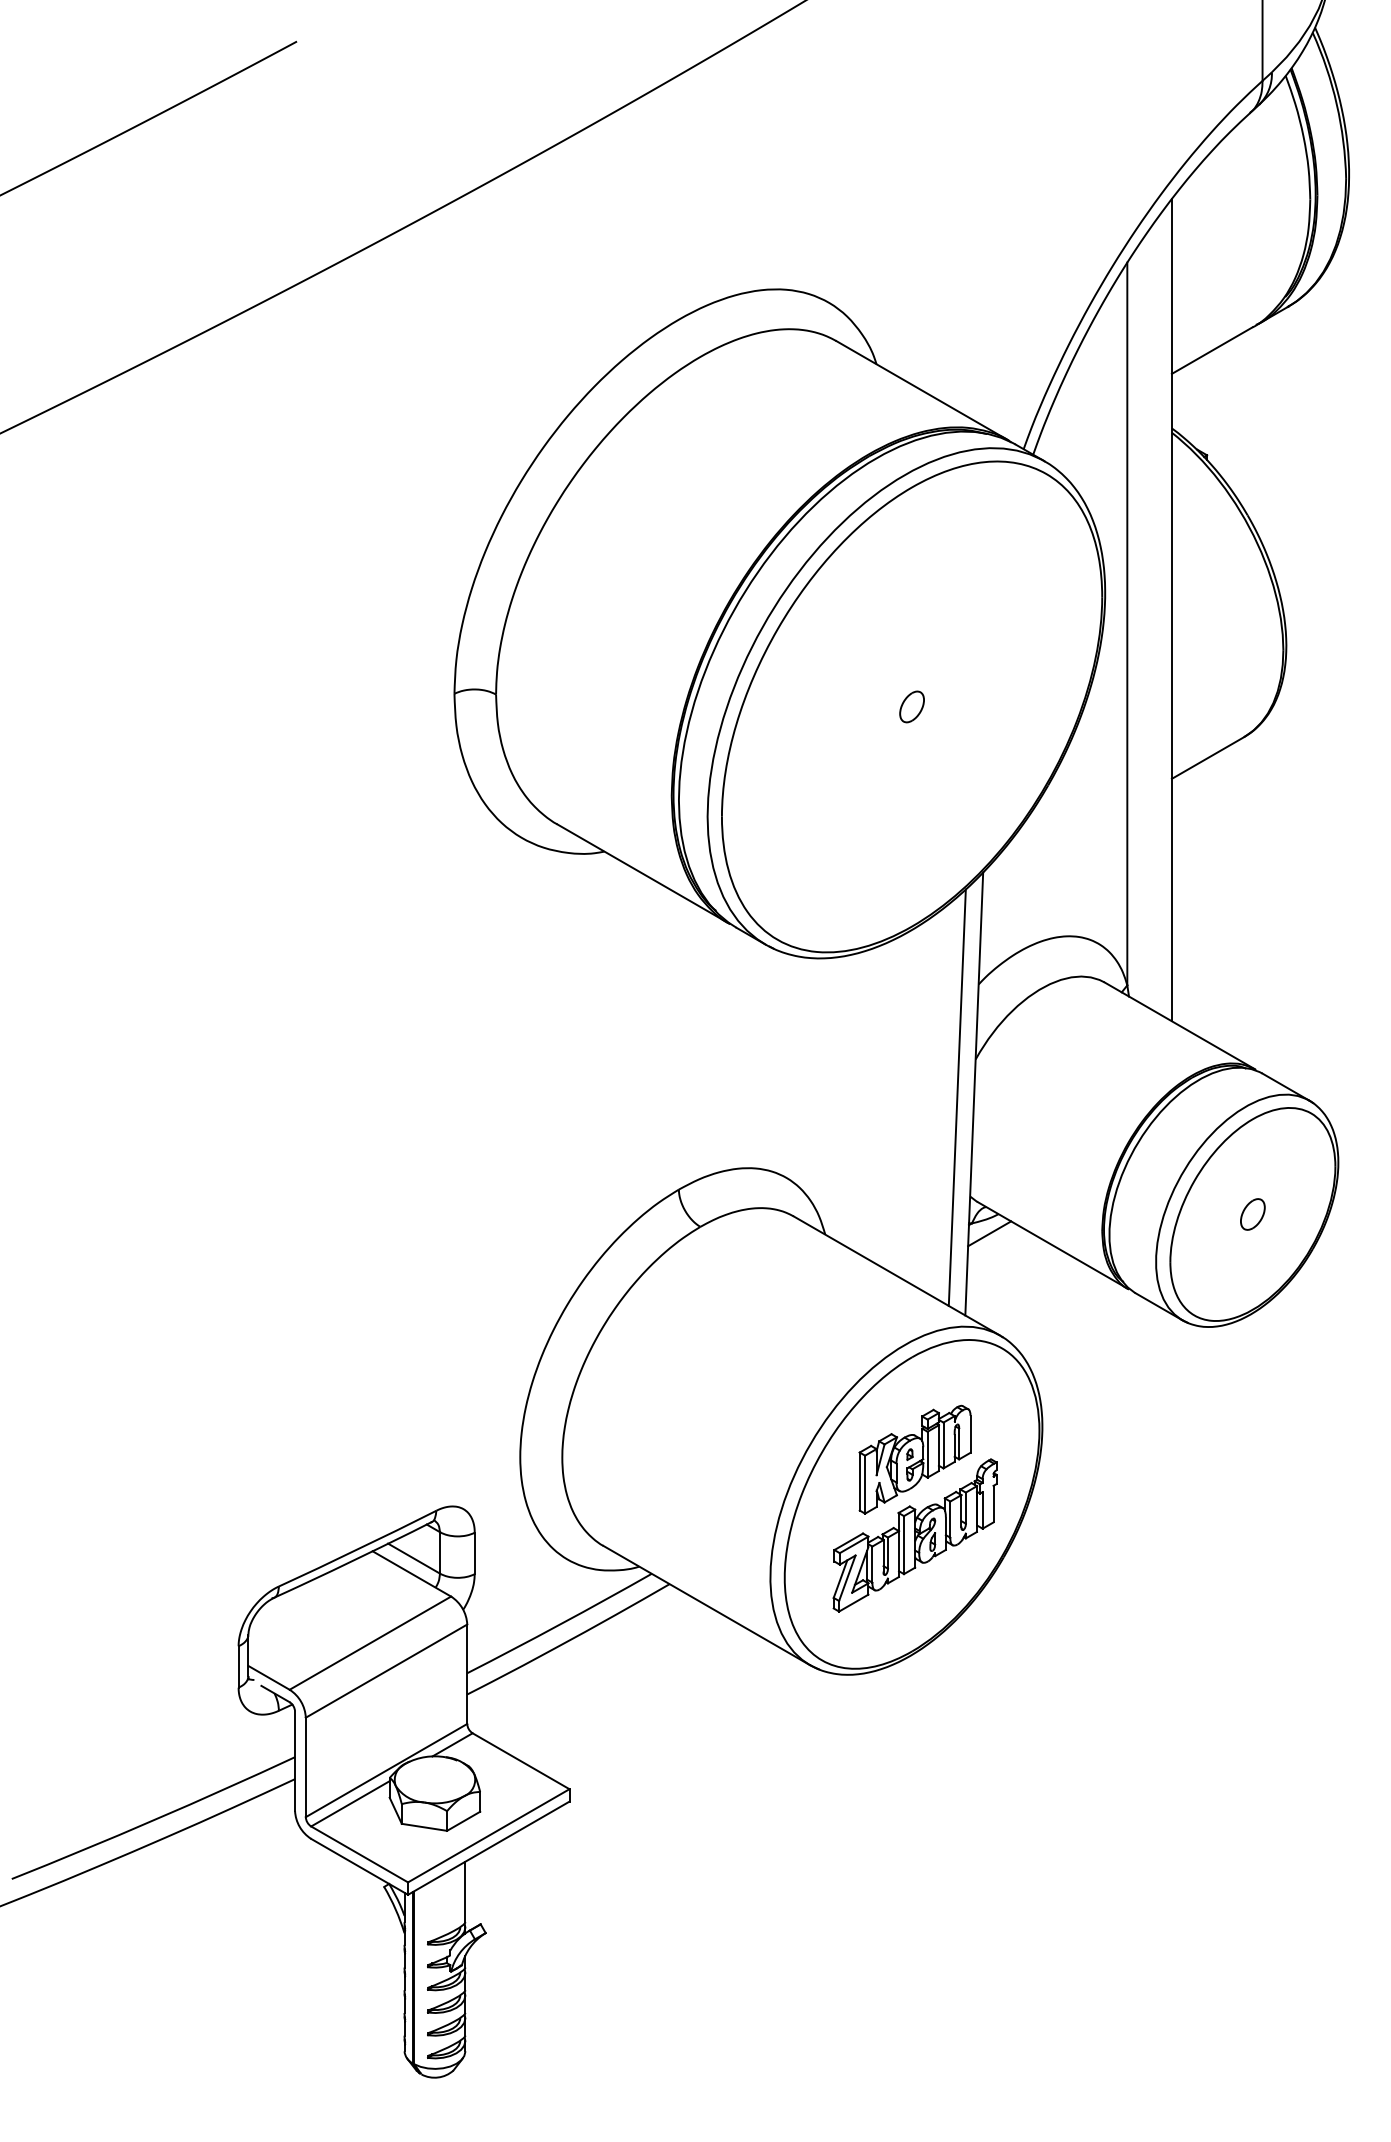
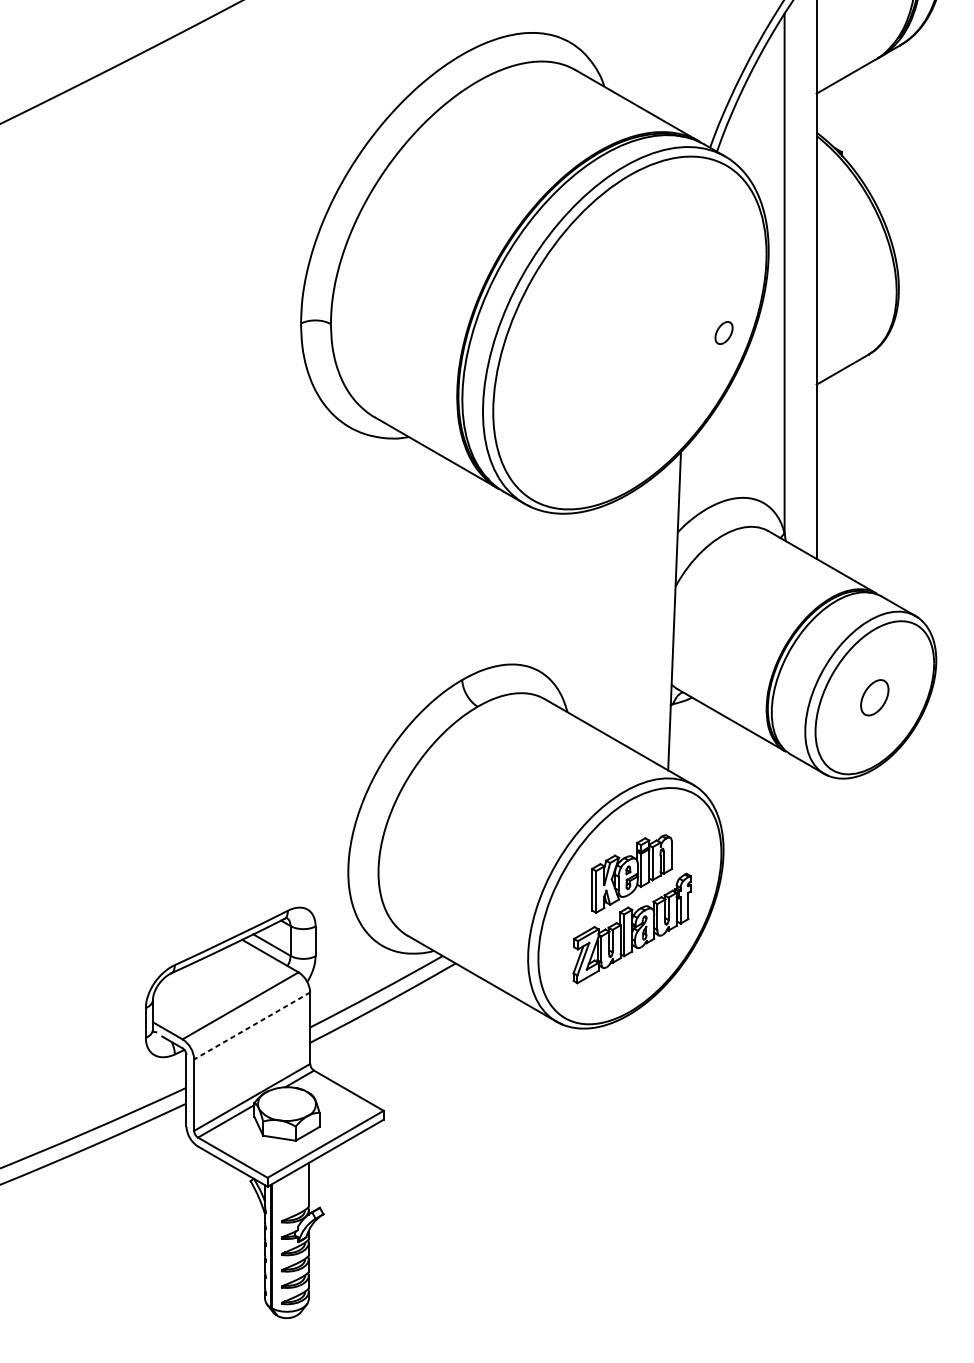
part: (911, 706) -> (723, 332), moved
line: (956, 1097) -> (661, 613), removed
part: (1252, 1214) -> (874, 697), size x1.6
line: (989, 1233) -> (685, 711), removed
line: (386, 1671) -> (252, 1026), solid -> dashed

